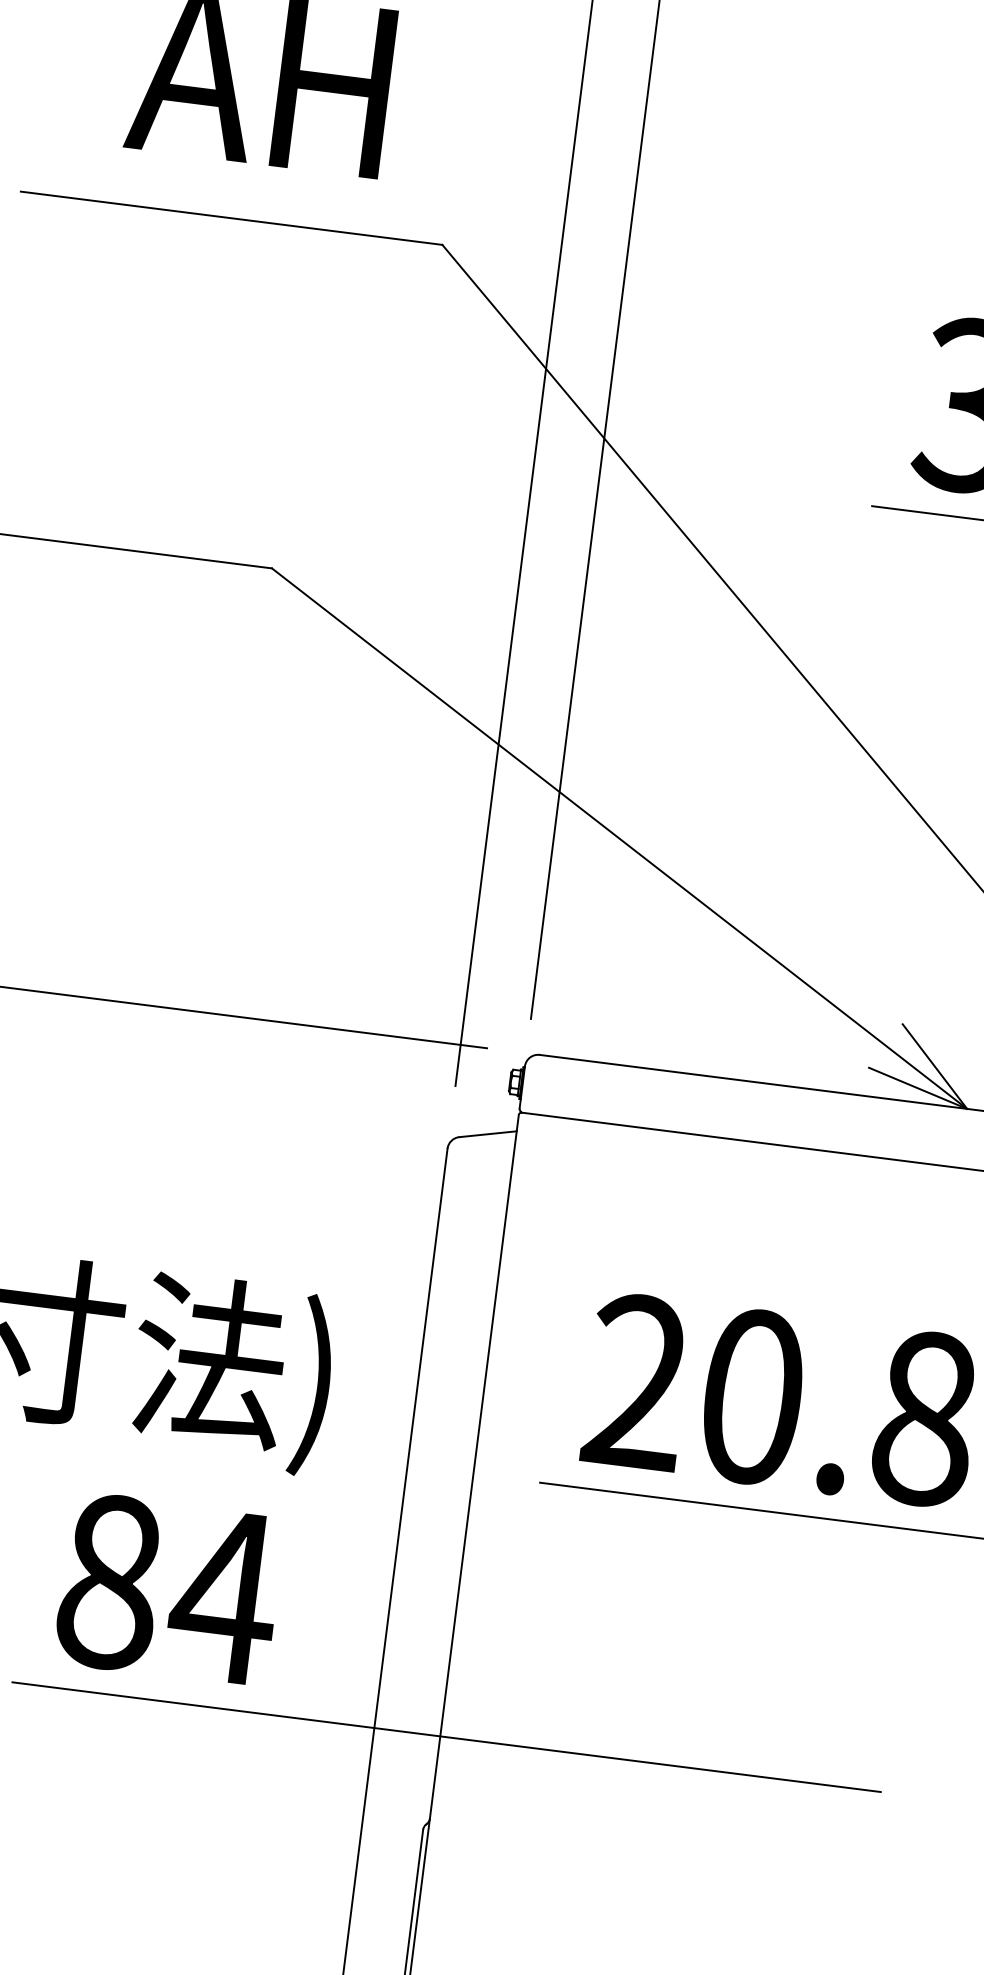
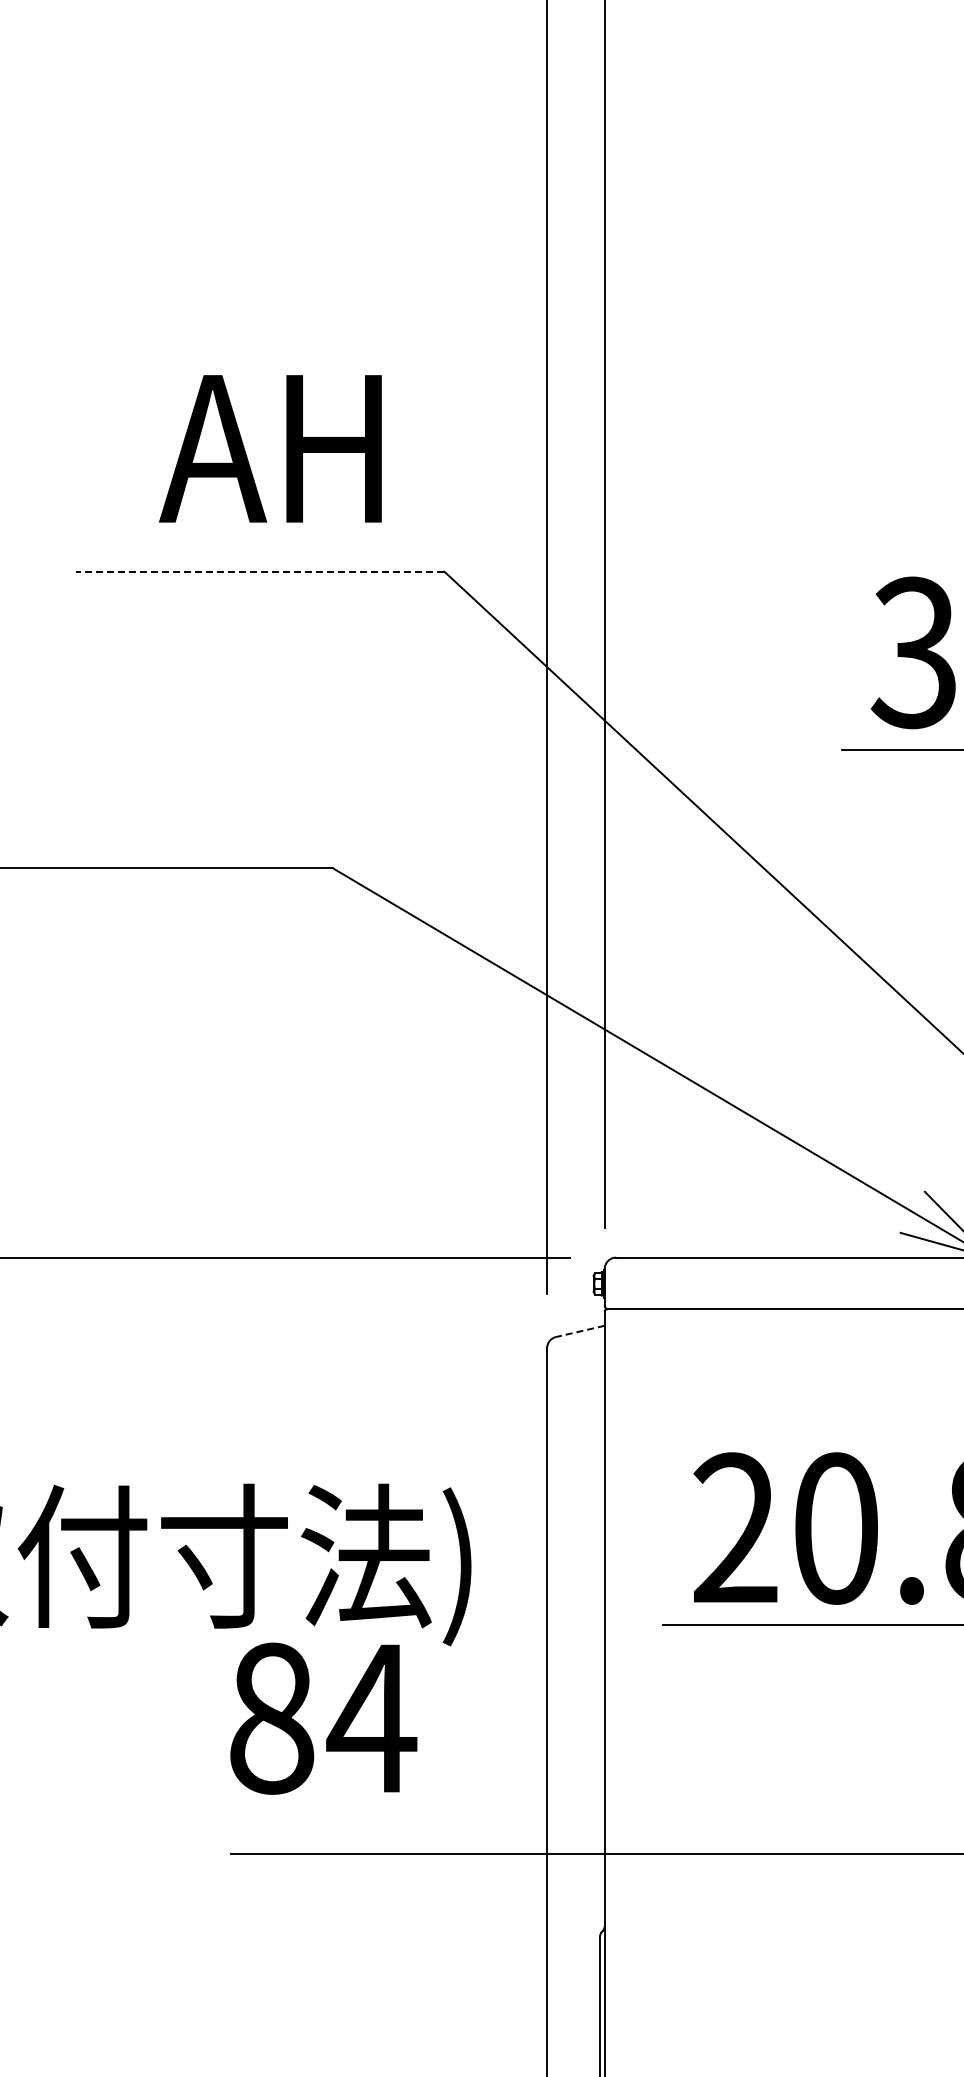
line: (230, 217) -> (259, 571), solid -> dashed
line: (488, 1134) -> (580, 1331), solid -> dashed
text: (169, 1589) -> (323, 1718), moved

